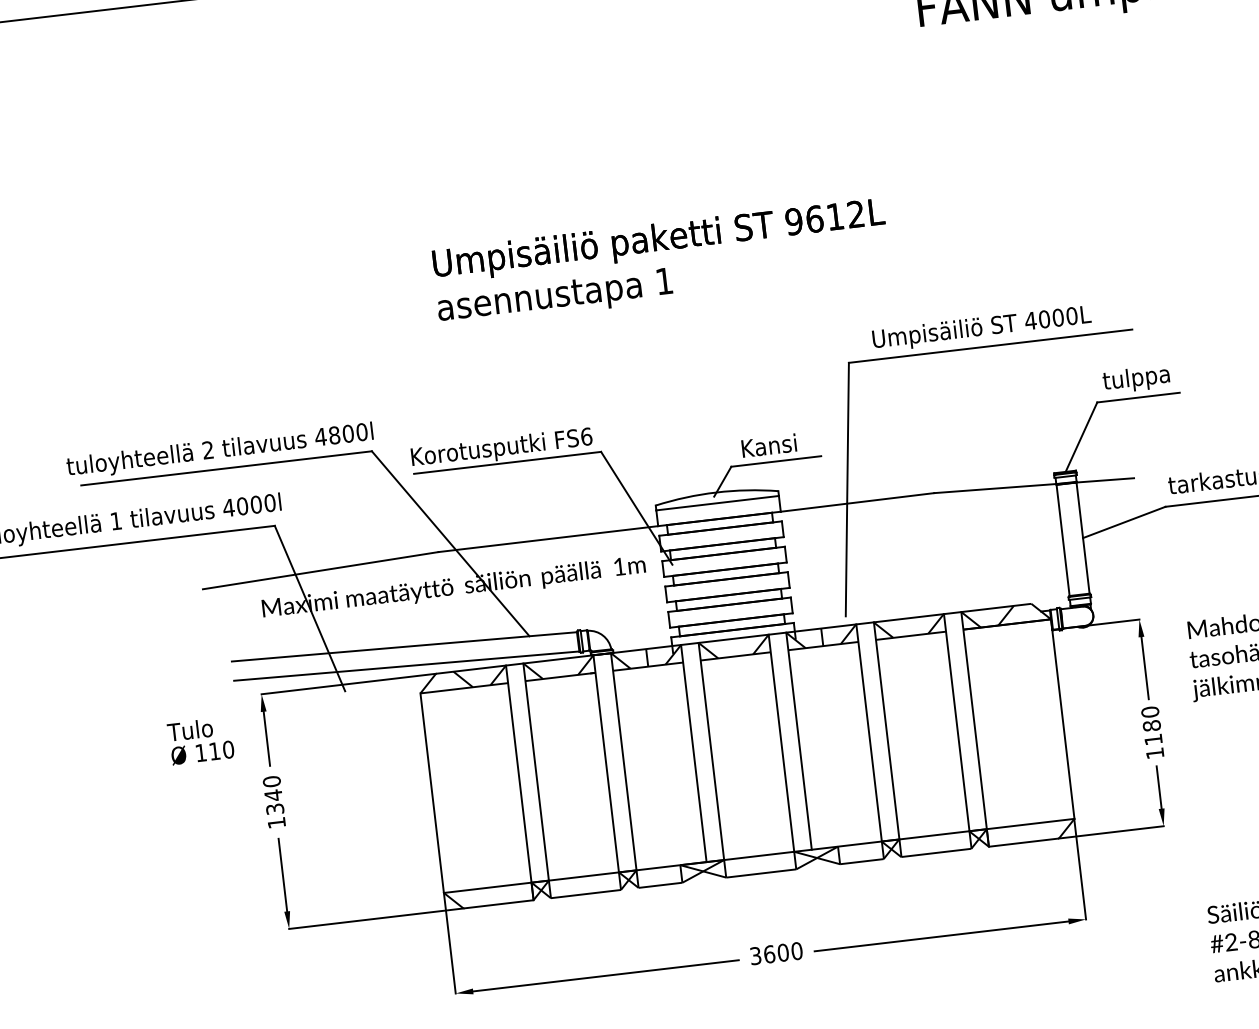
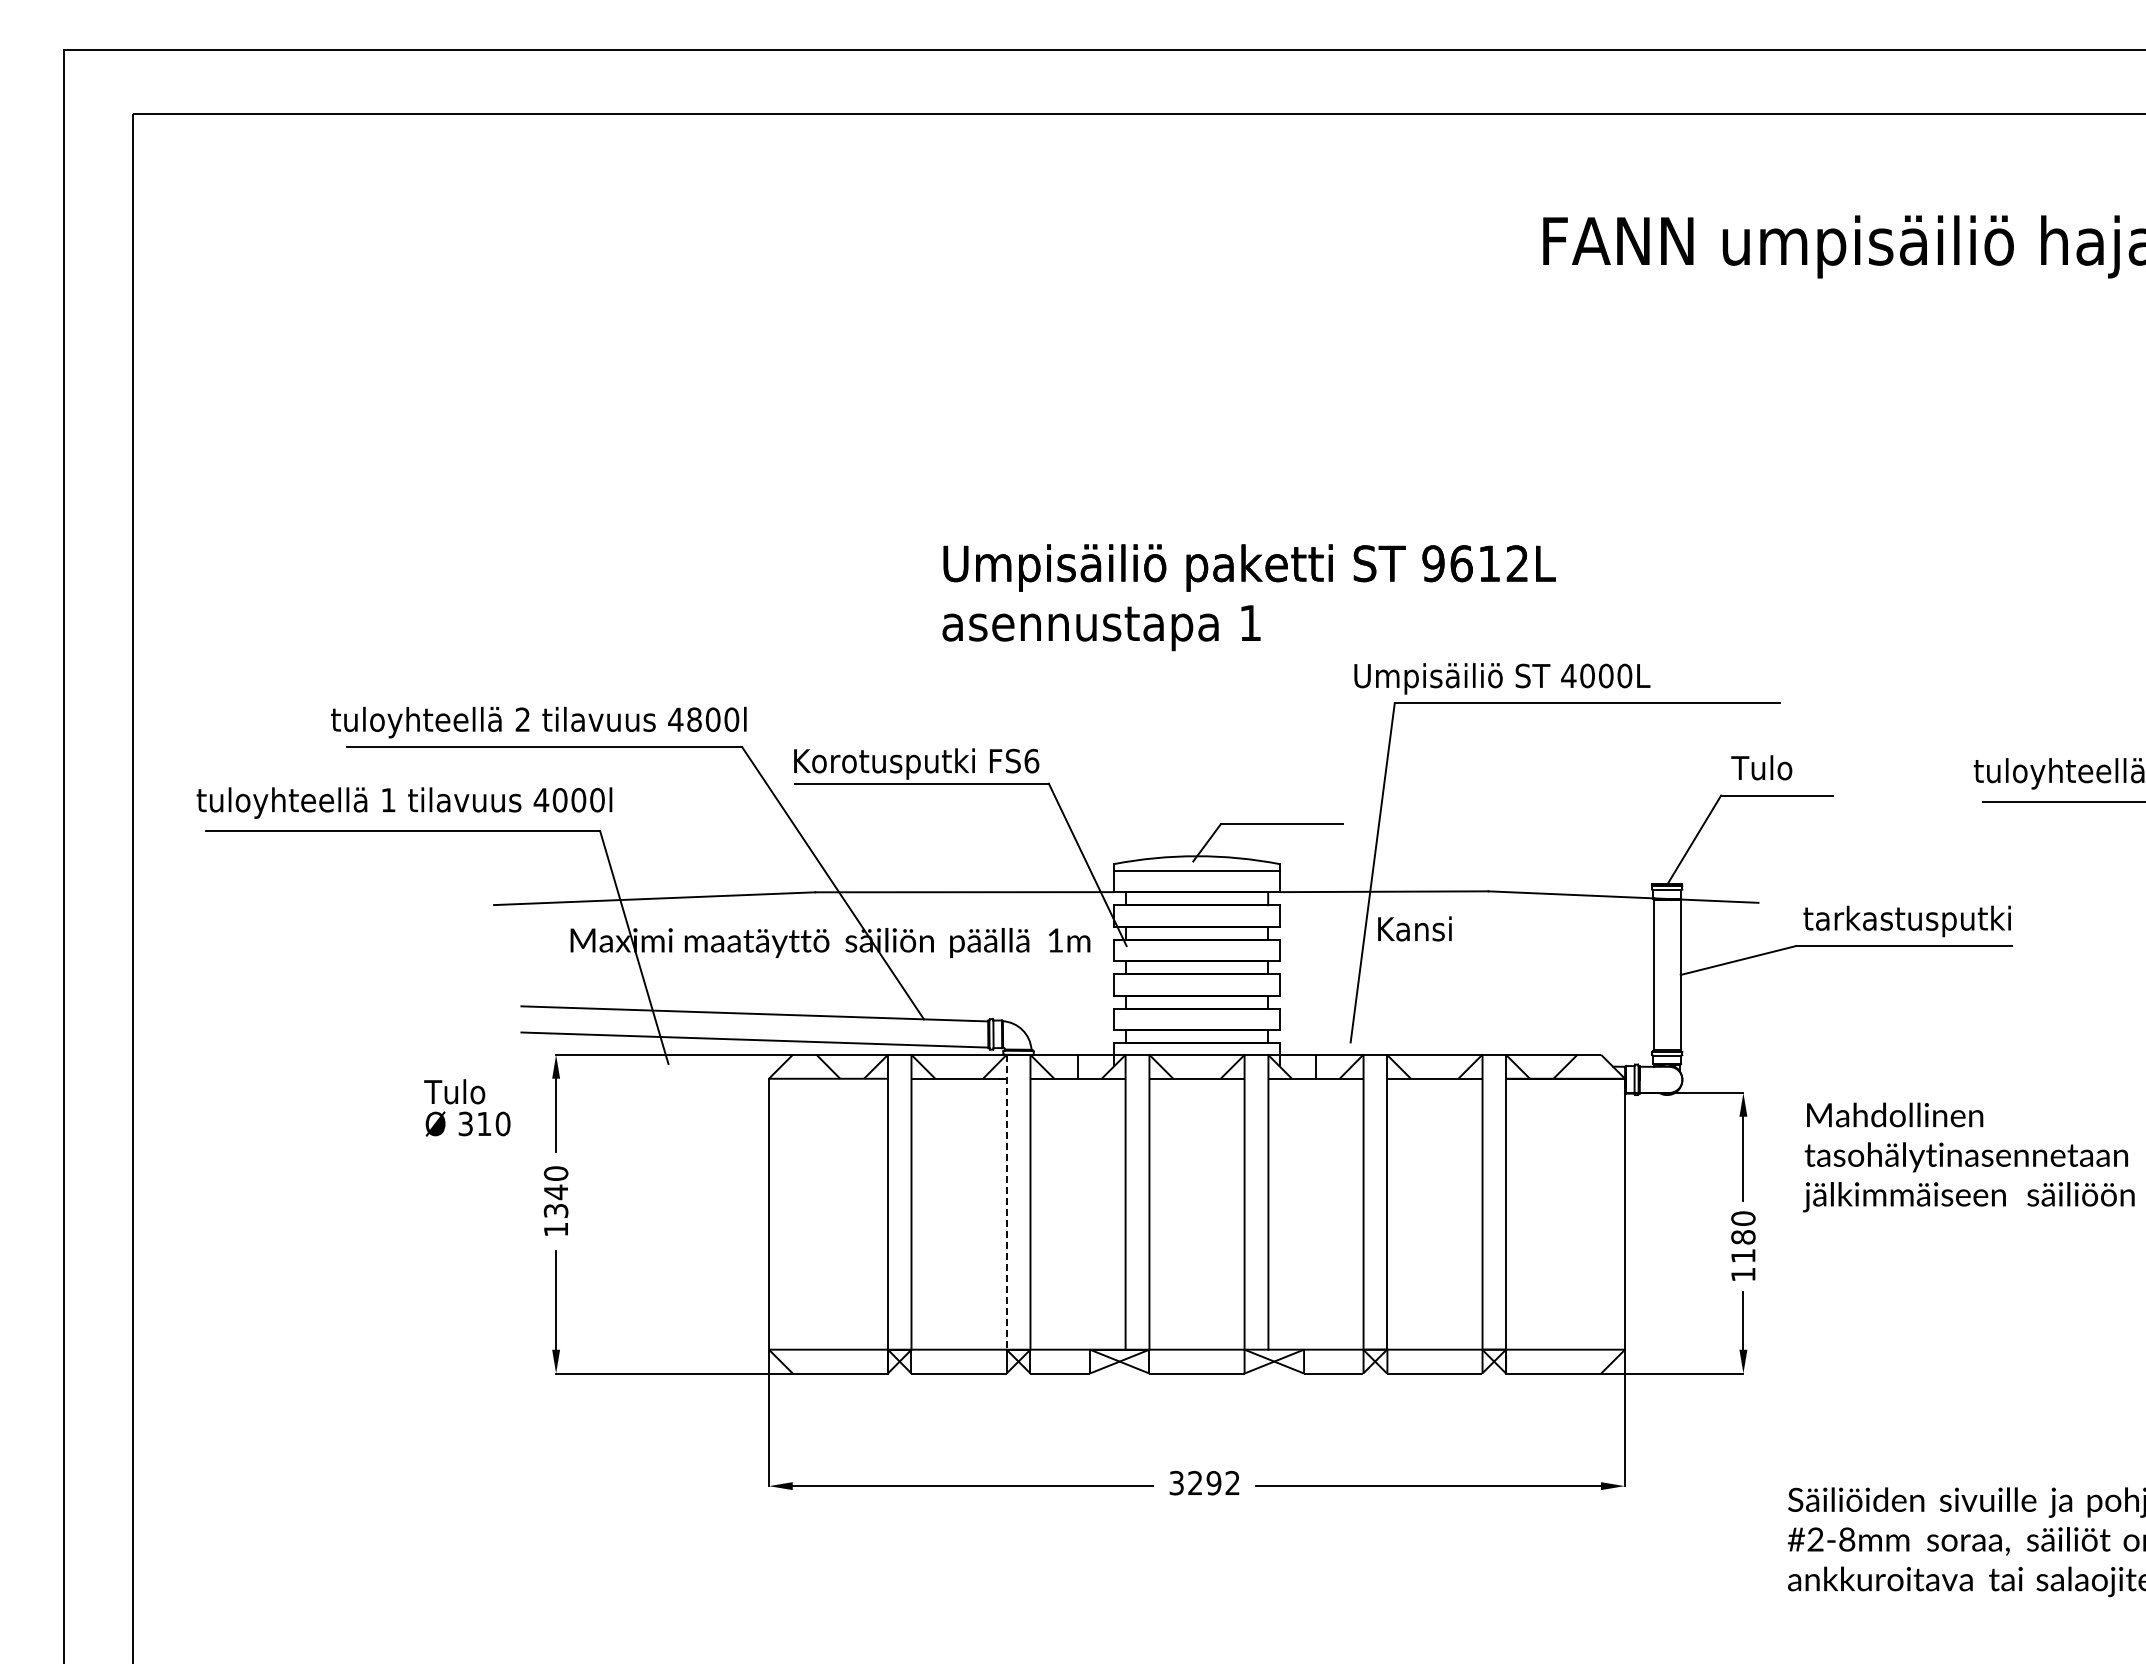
text: (660, 262) -> (1248, 597), moved
text: (982, 328) -> (1502, 678), moved
text: (1135, 379) -> (1776, 770), tulppa -> Tulo
text: (768, 445) -> (1414, 928), moved
text: (200, 752) -> (465, 1123), 110 -> 310
line: (606, 764) -> (1006, 1202), solid -> dashed
text: (783, 952) -> (1214, 1482), 3600 -> 3292

